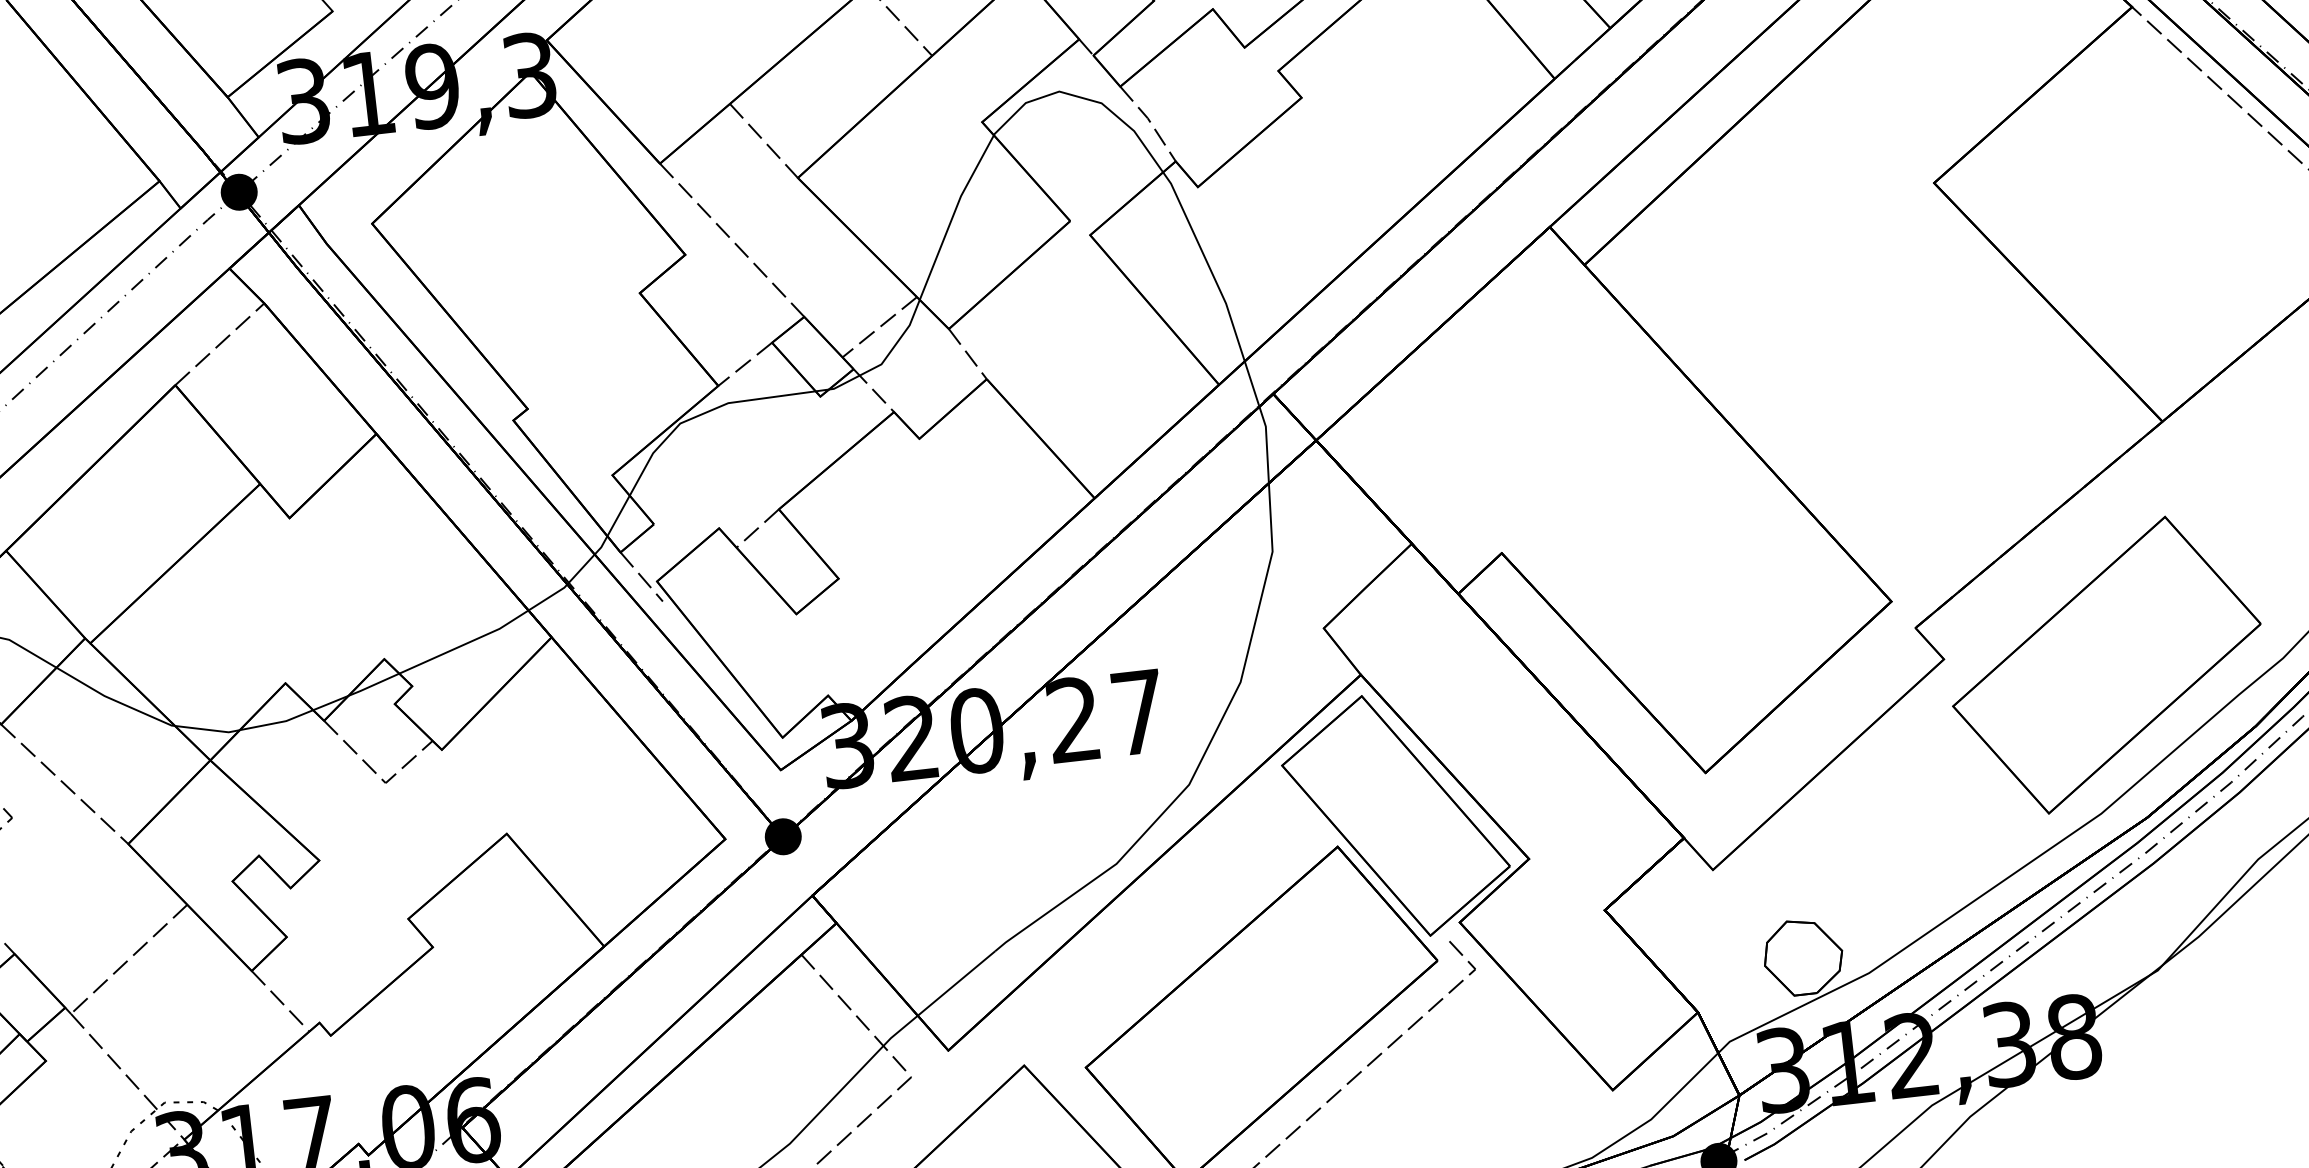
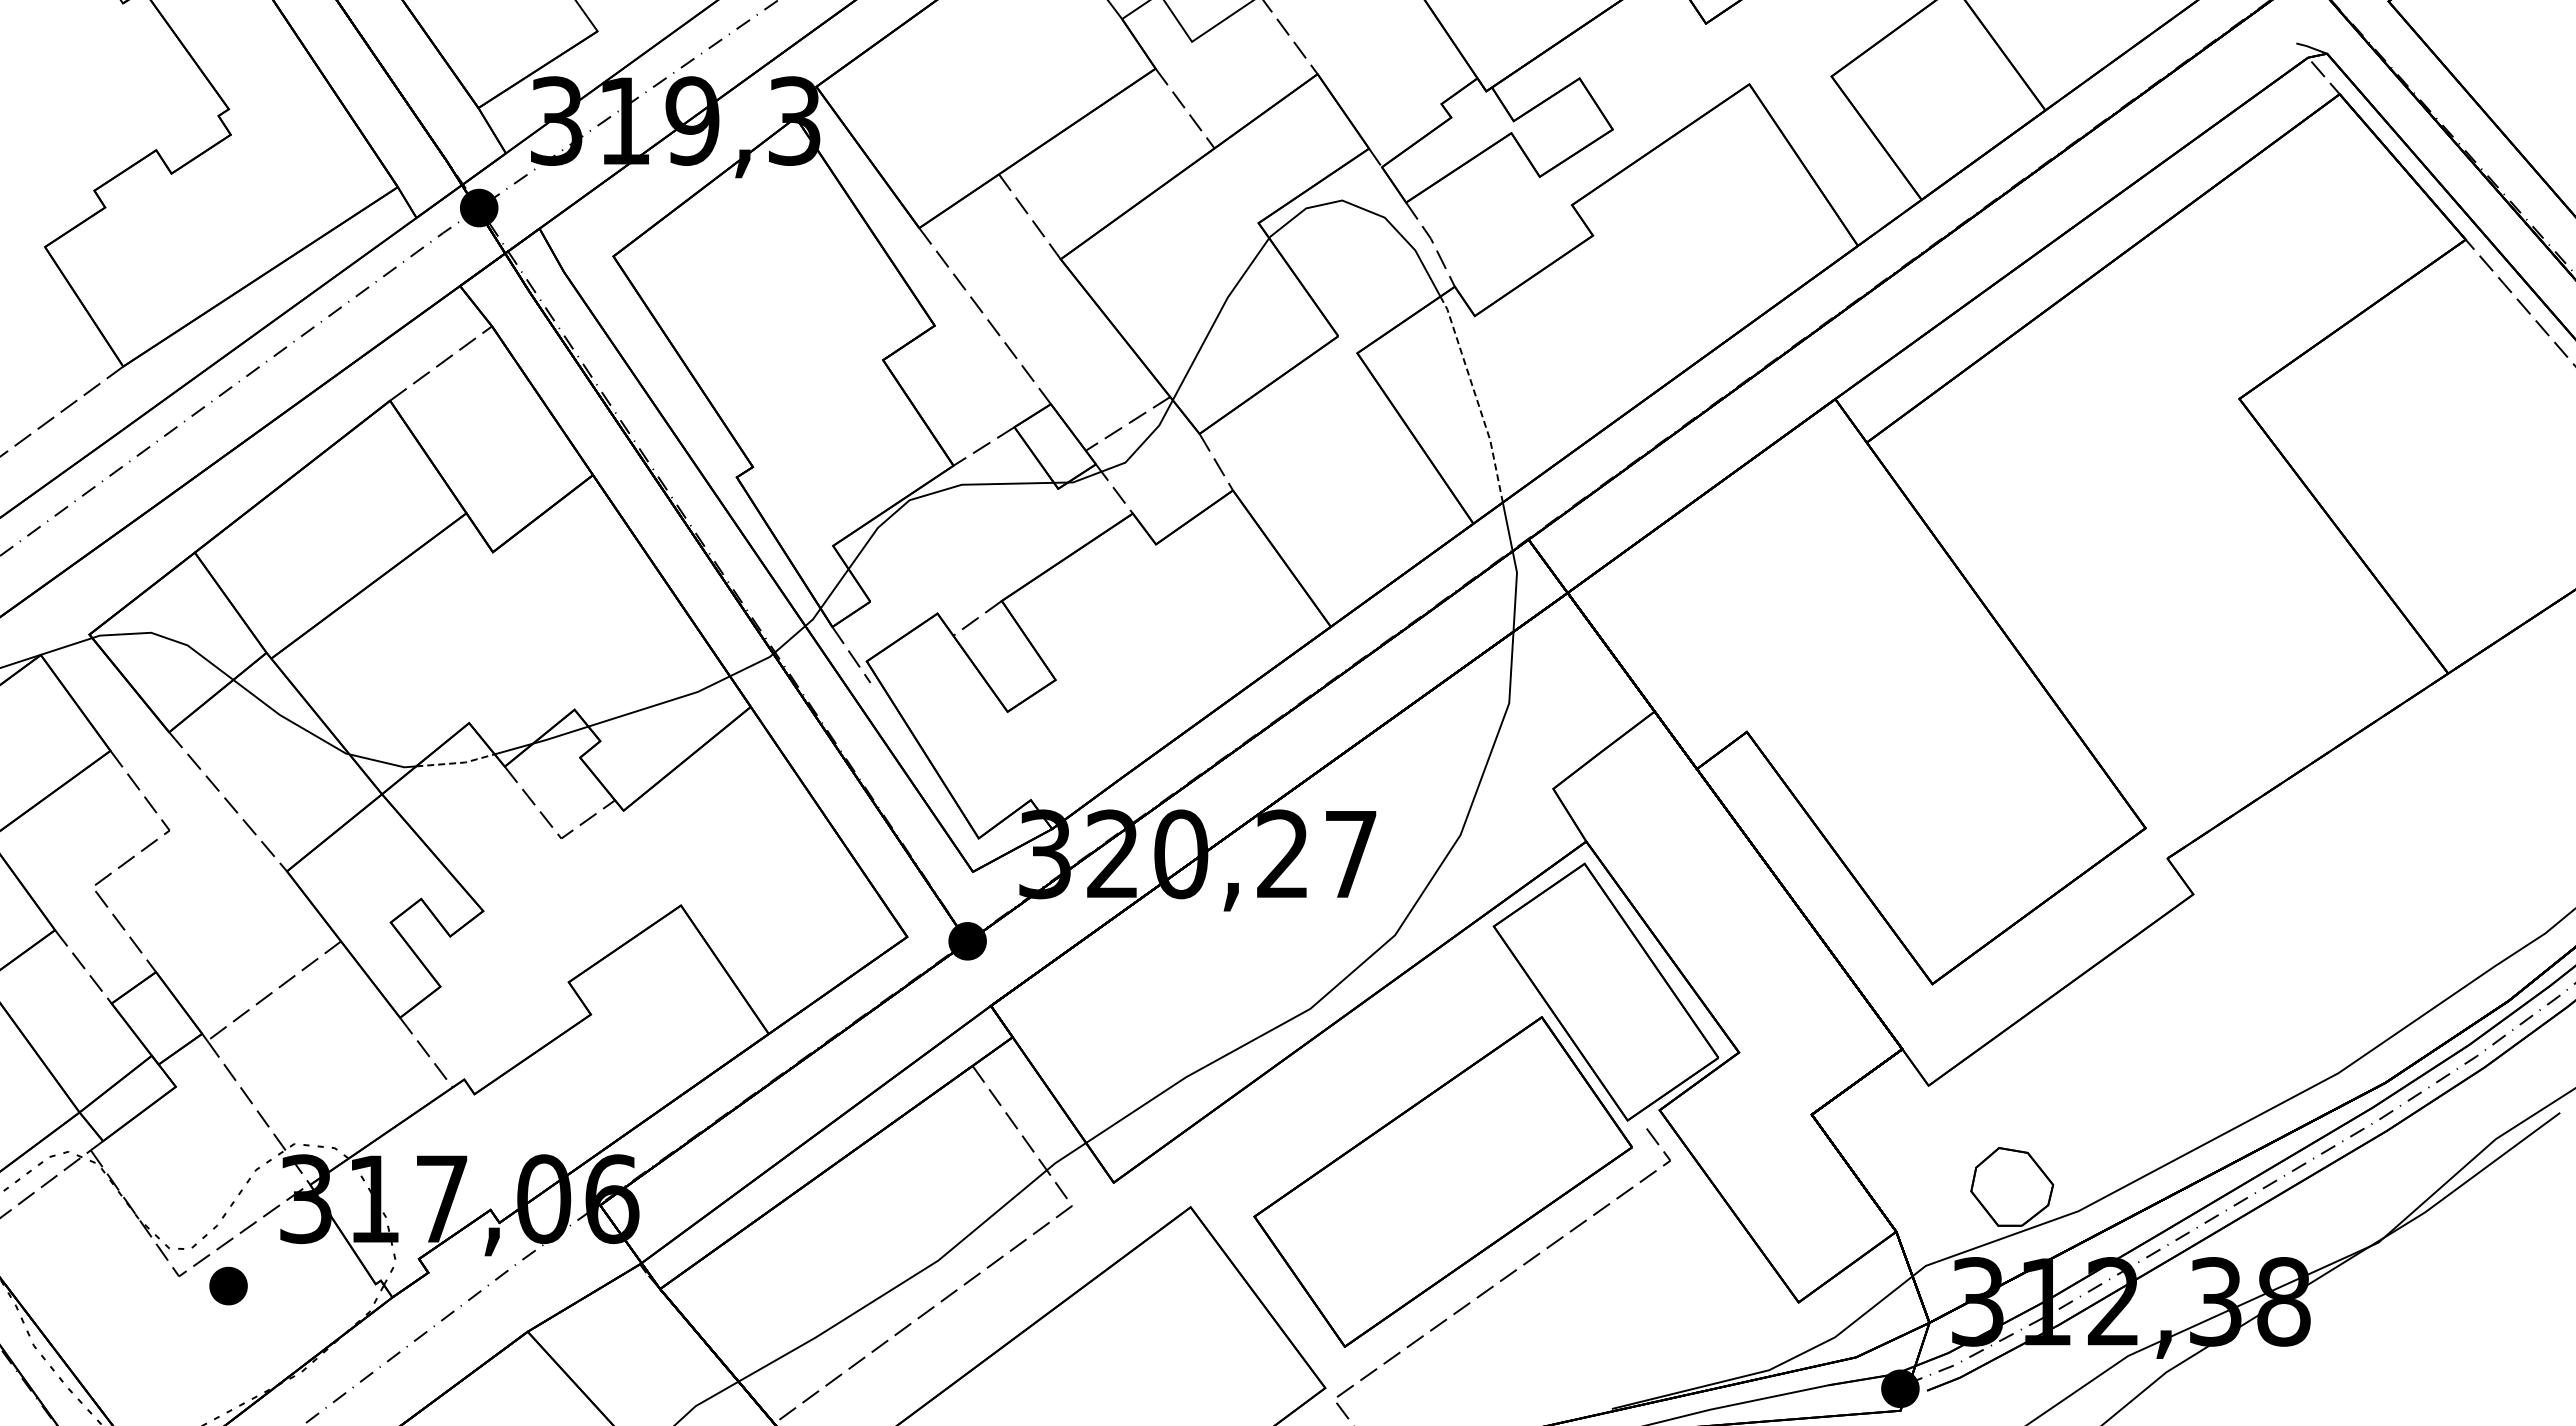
line: (1208, 265) -> (1476, 398), solid -> dashed
part: (2106, 664) -> (2361, 919), removed
line: (277, 723) -> (456, 763), solid -> dashed

